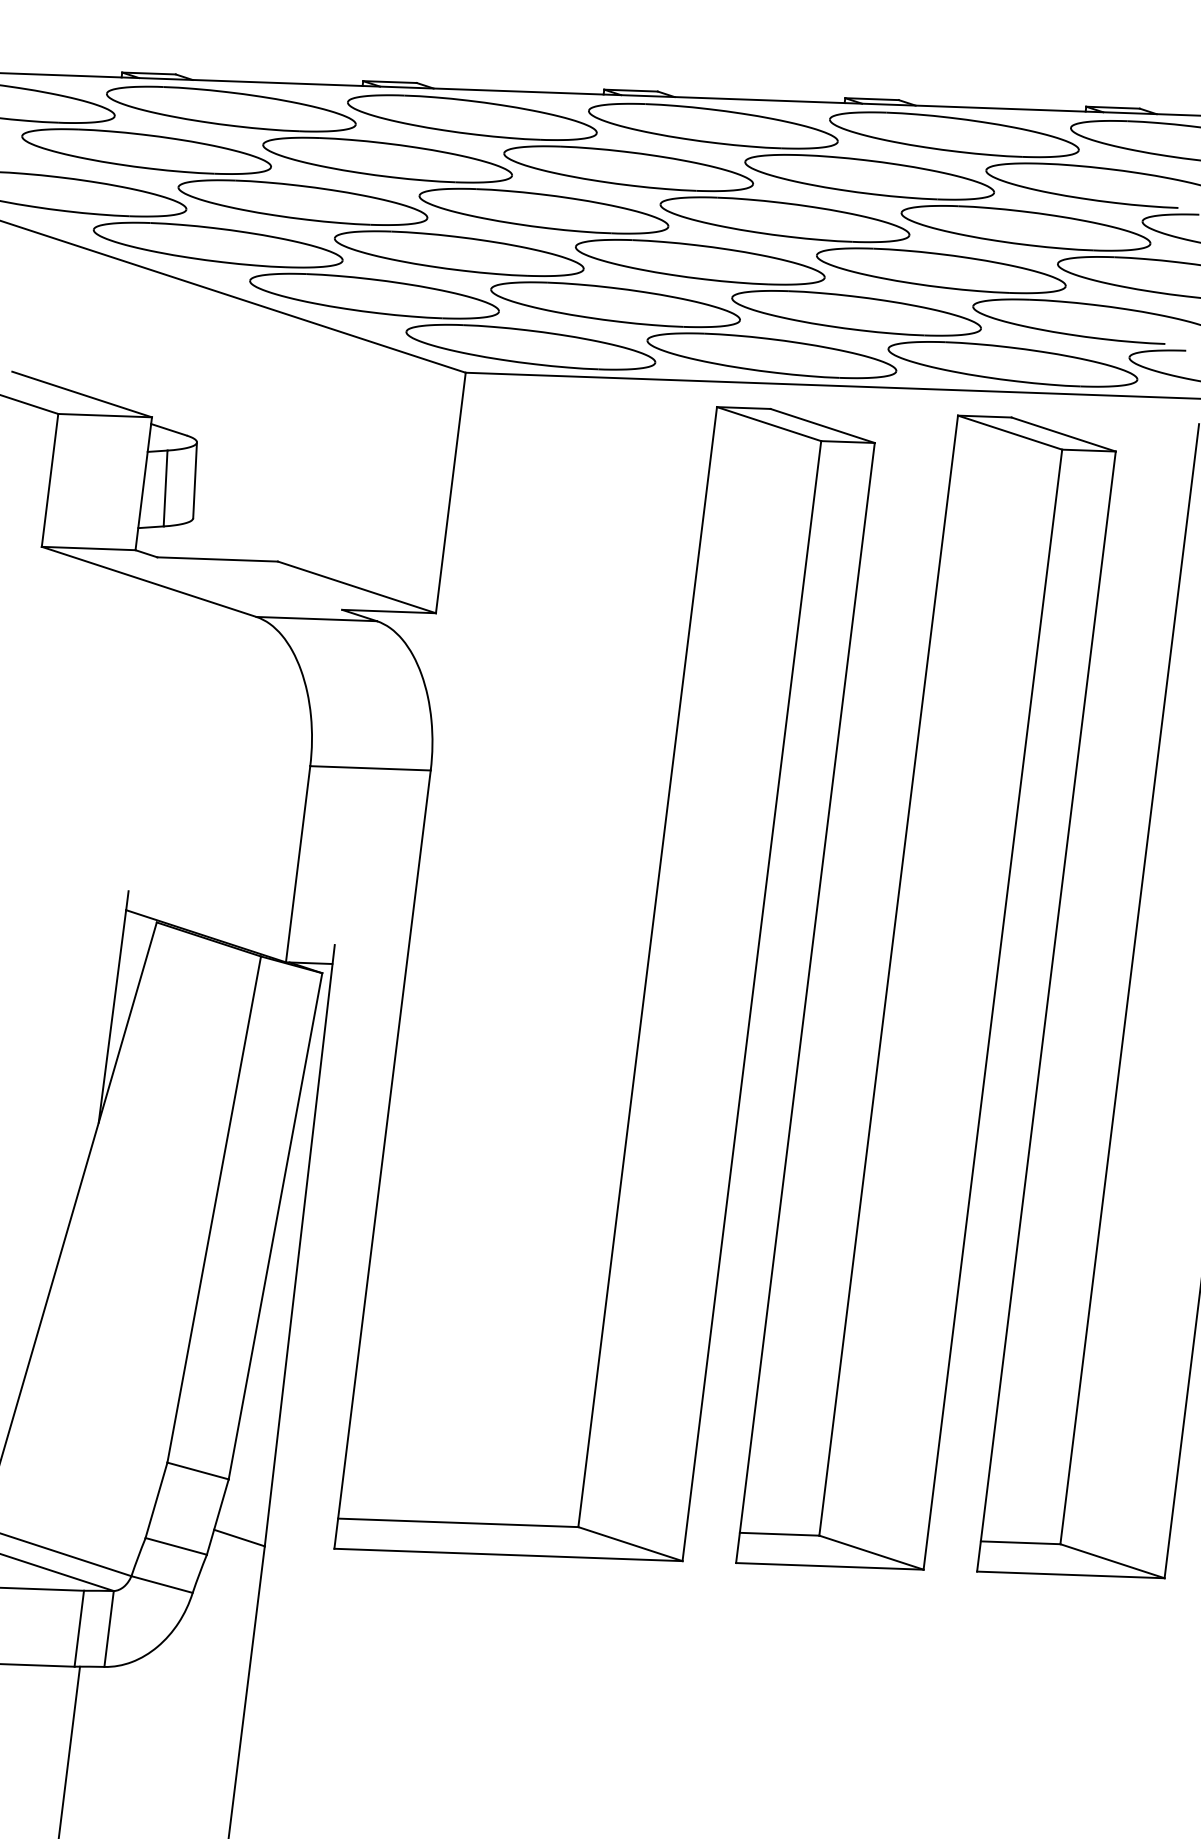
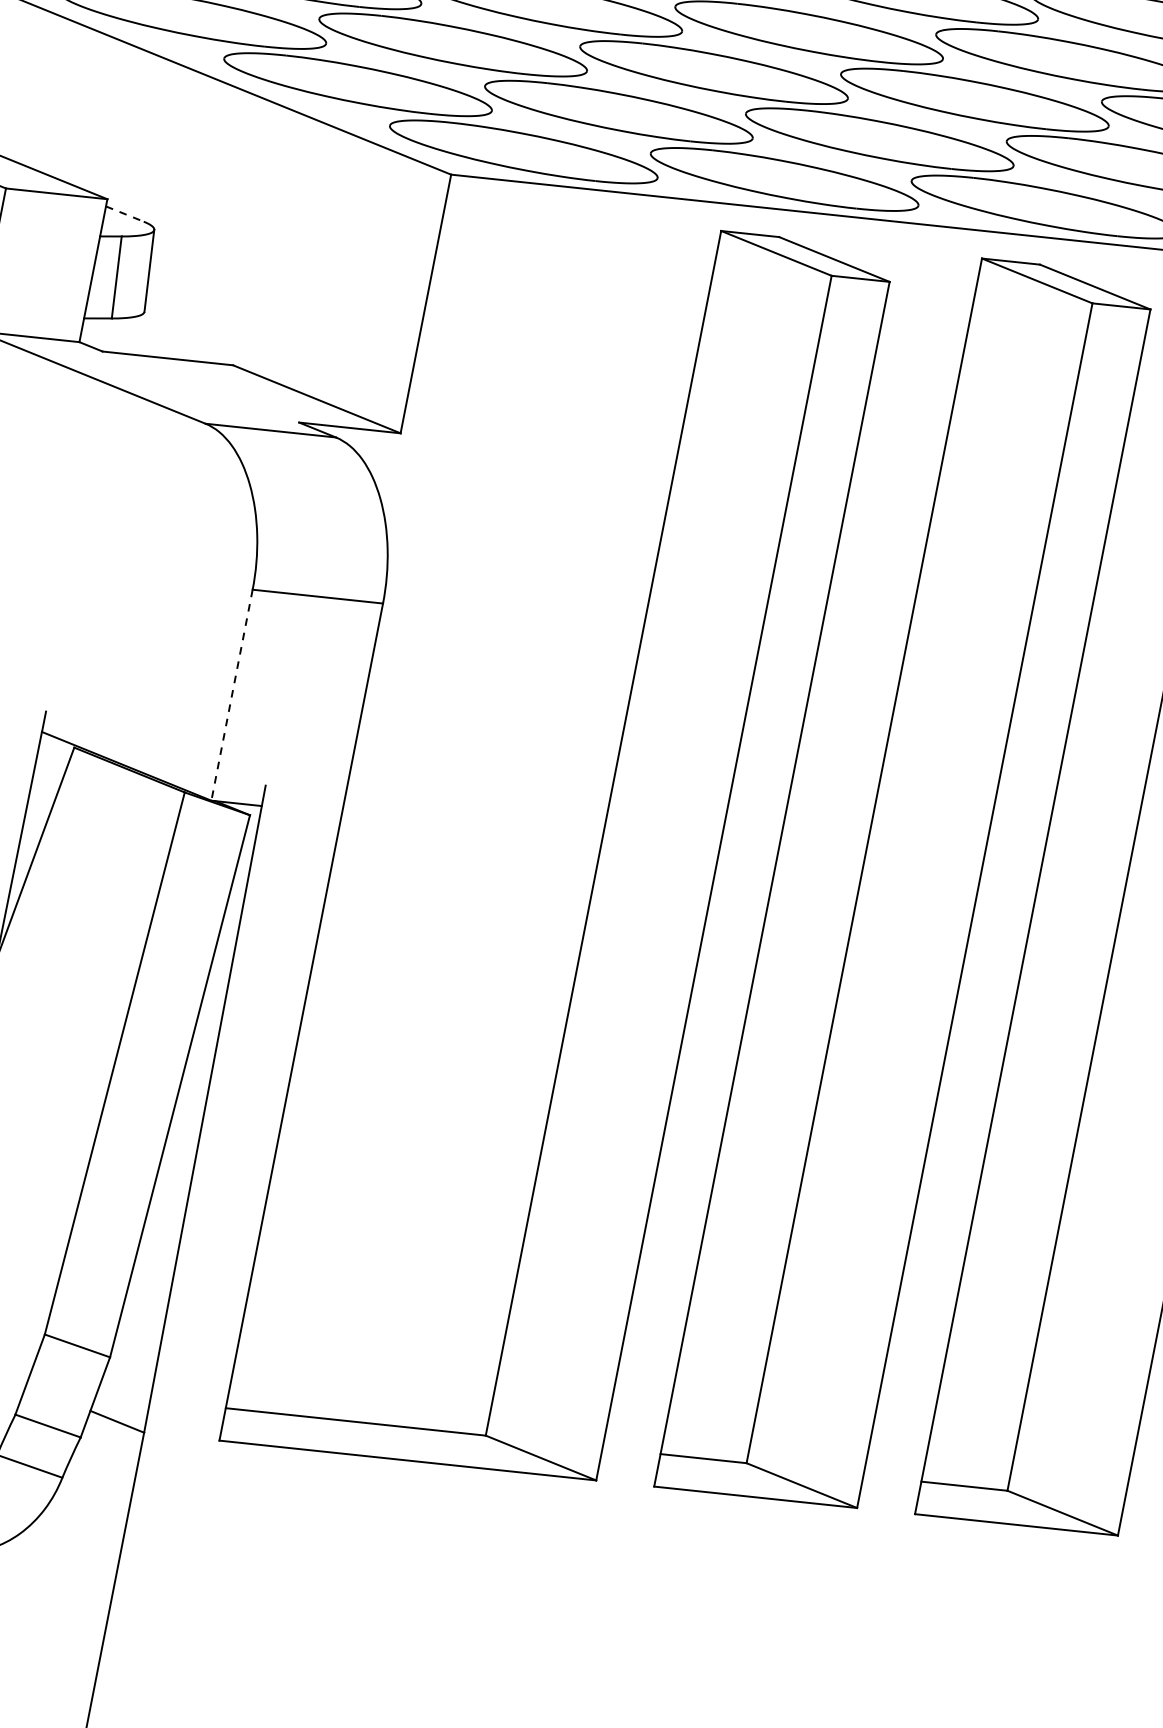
line: (168, 429) -> (124, 213), solid -> dashed
line: (298, 864) -> (232, 695), solid -> dashed

